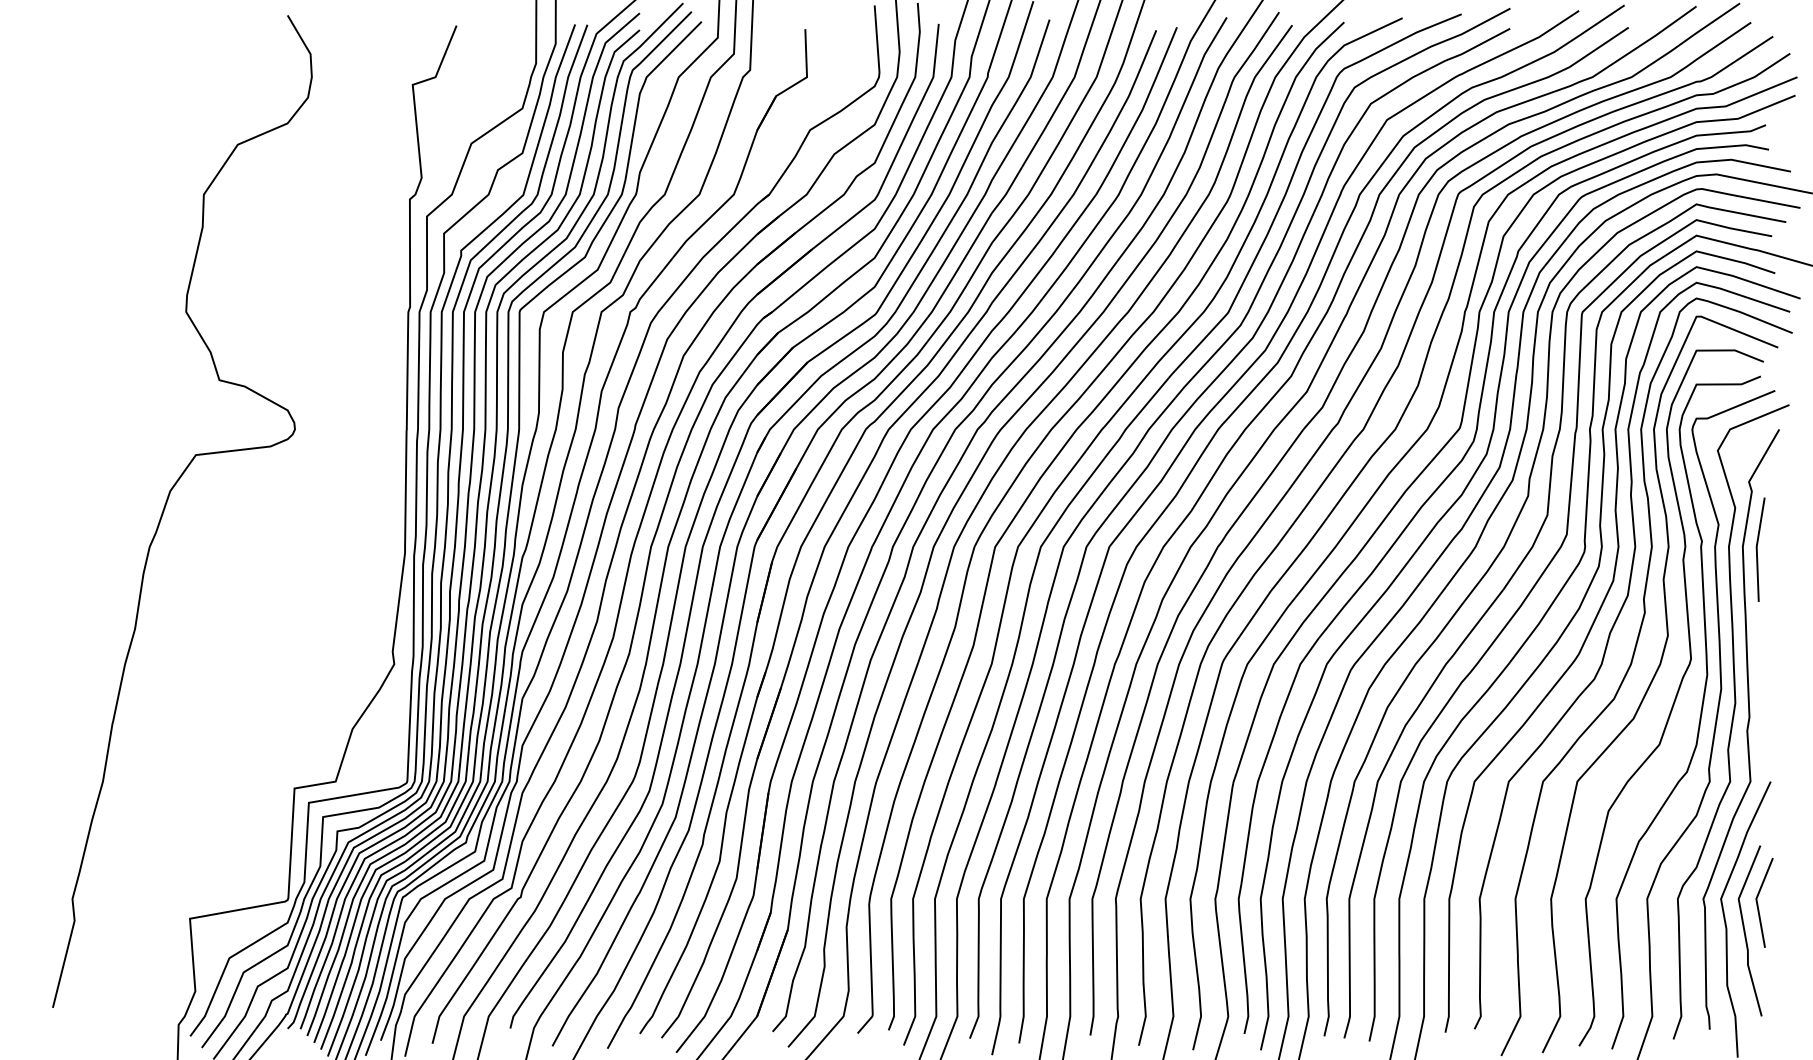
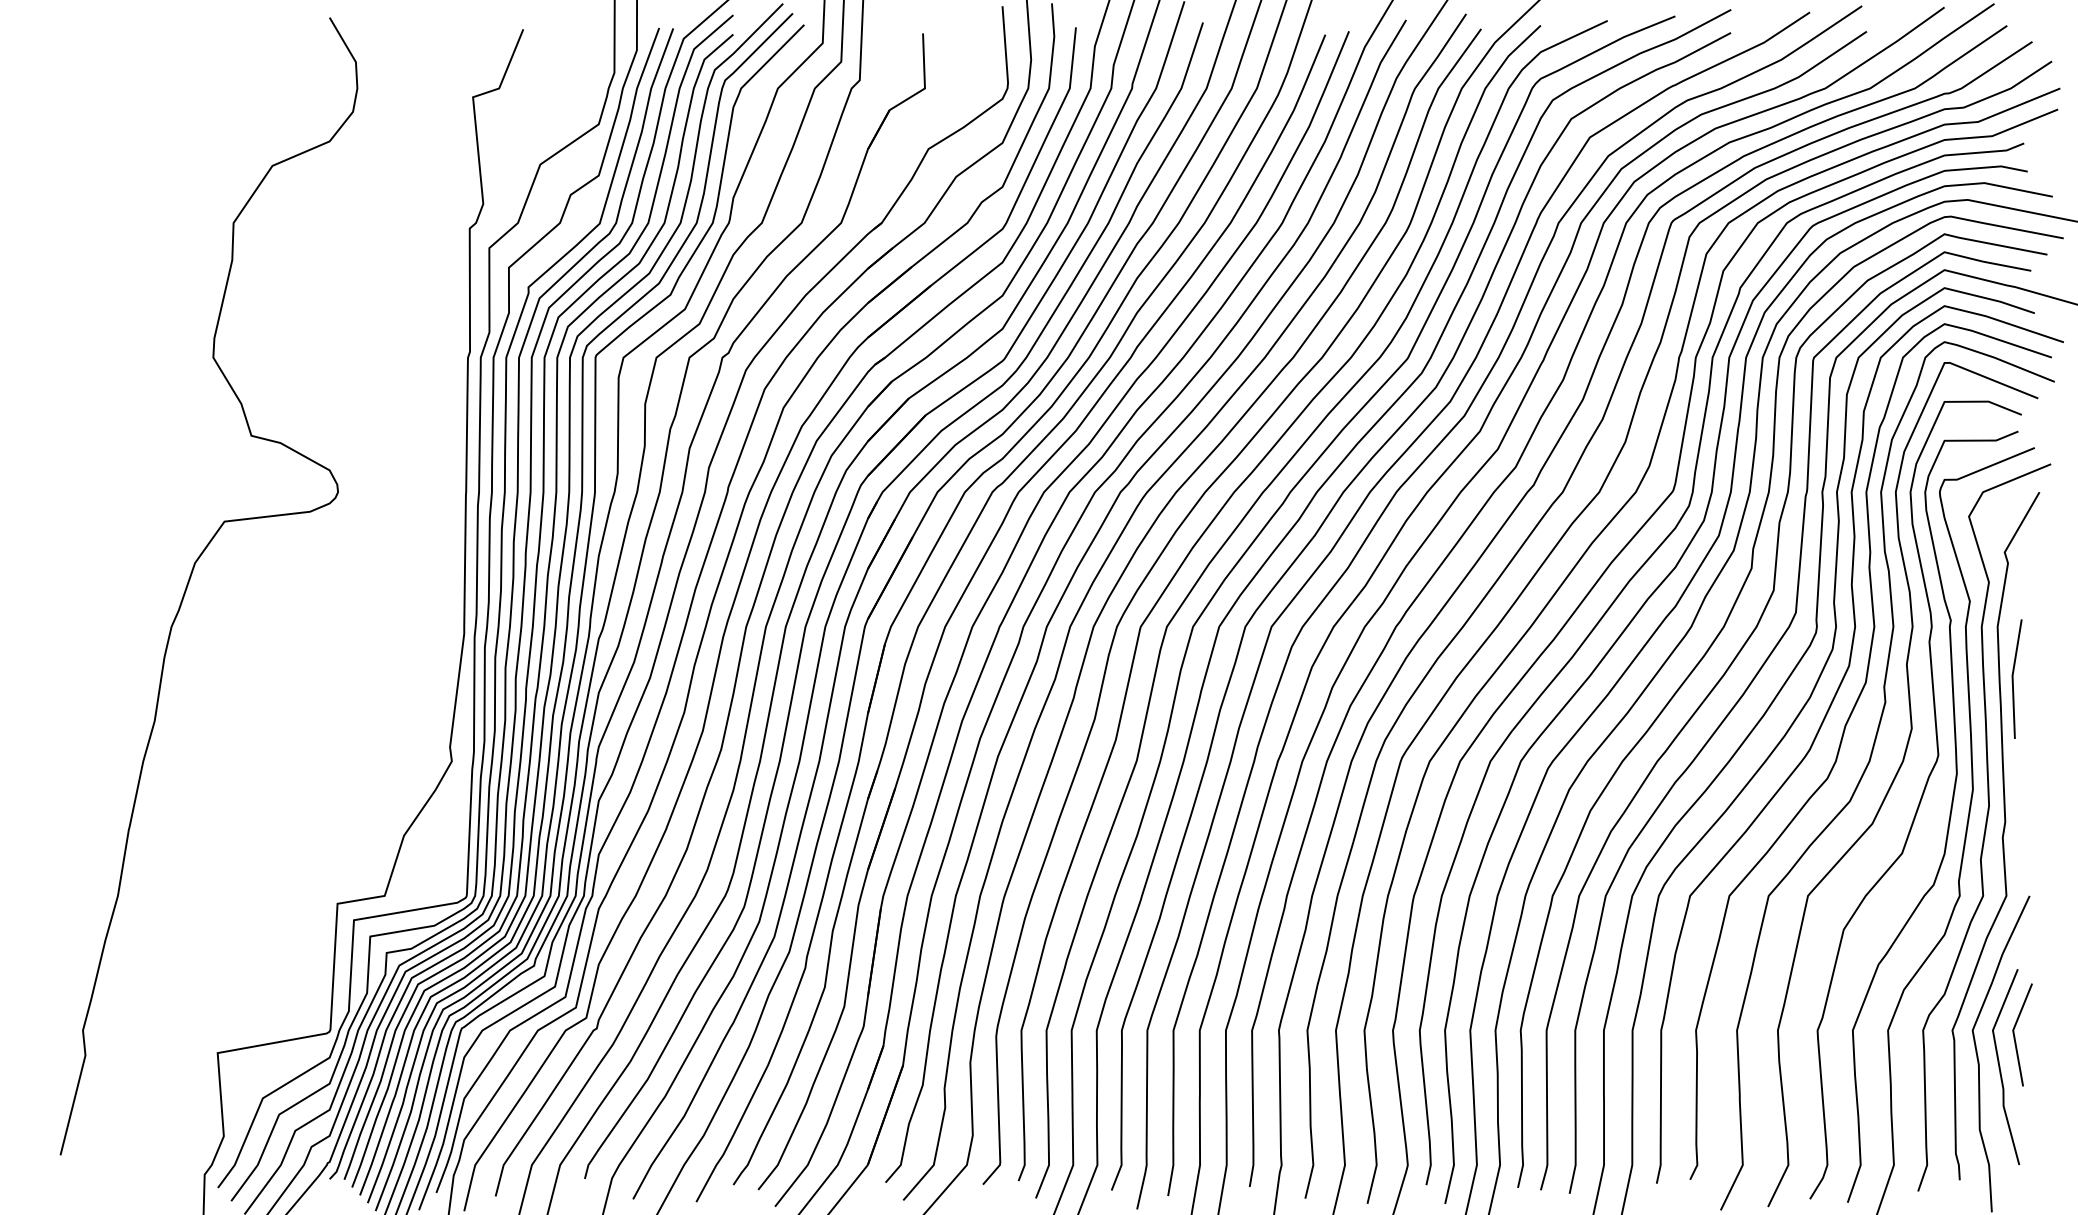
line: (1757, 549) -> (2013, 678), moved

